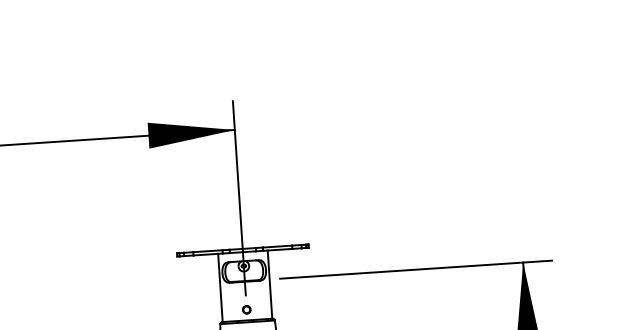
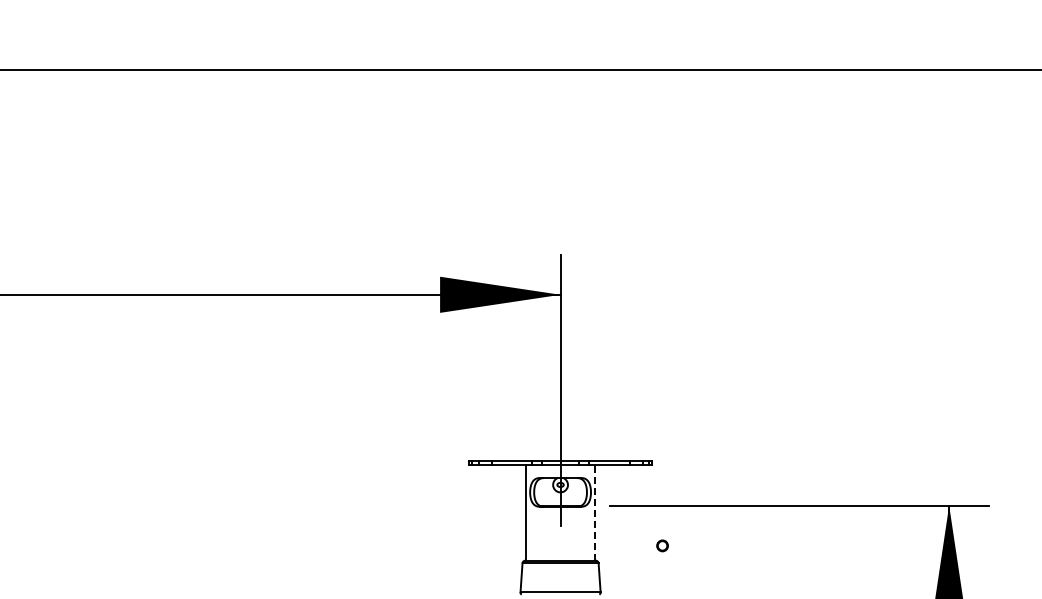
line: (270, 284) -> (595, 513), solid -> dashed
part: (246, 309) -> (662, 545), moved

